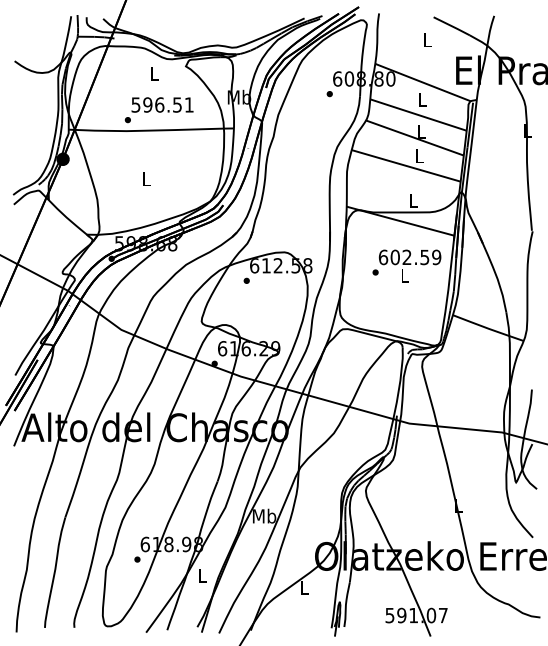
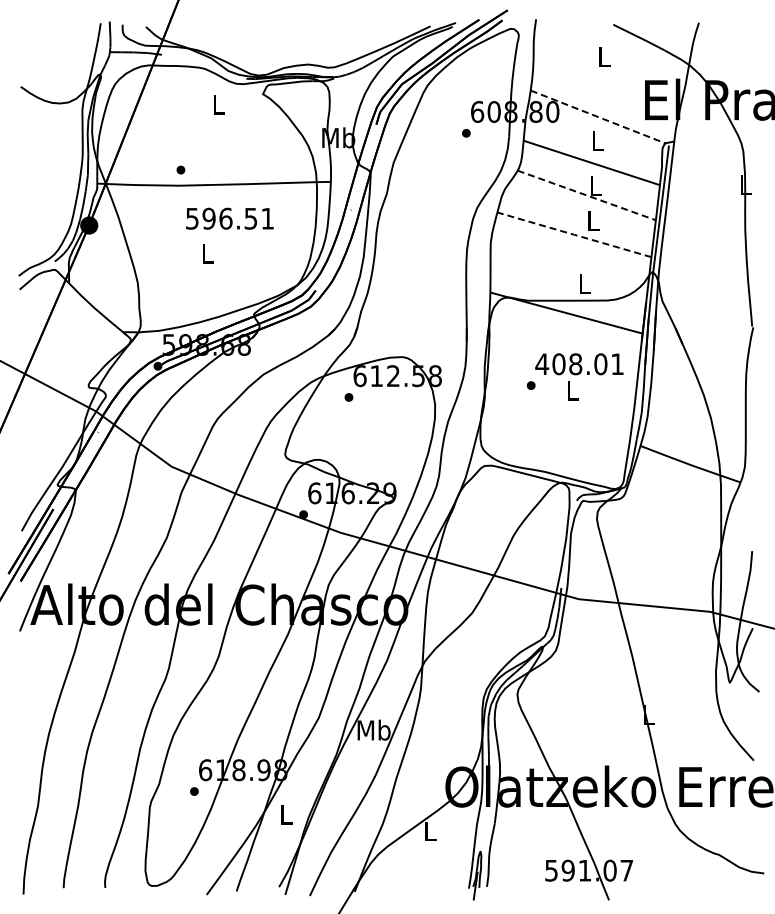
line: (423, 82) -> (598, 117), solid -> dashed
text: (162, 104) -> (229, 218), moved
line: (414, 138) -> (586, 195), solid -> dashed
line: (406, 165) -> (574, 234), solid -> dashed
text: (409, 257) -> (579, 364), 602.59 -> 408.01

